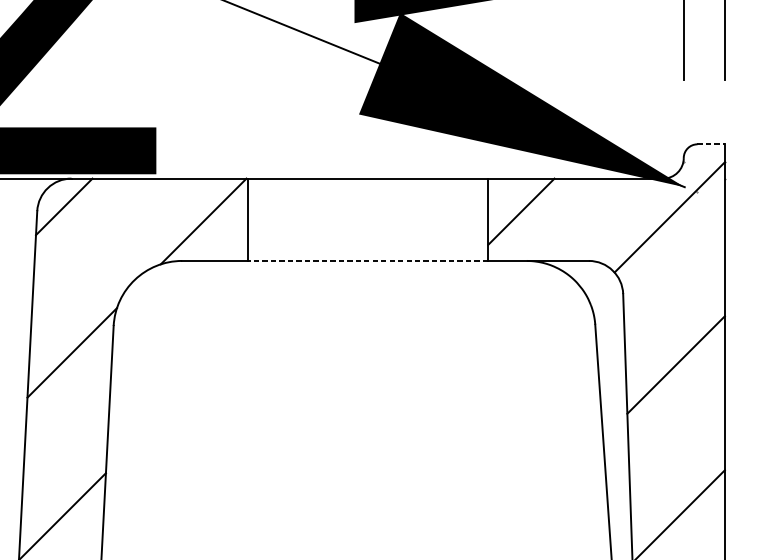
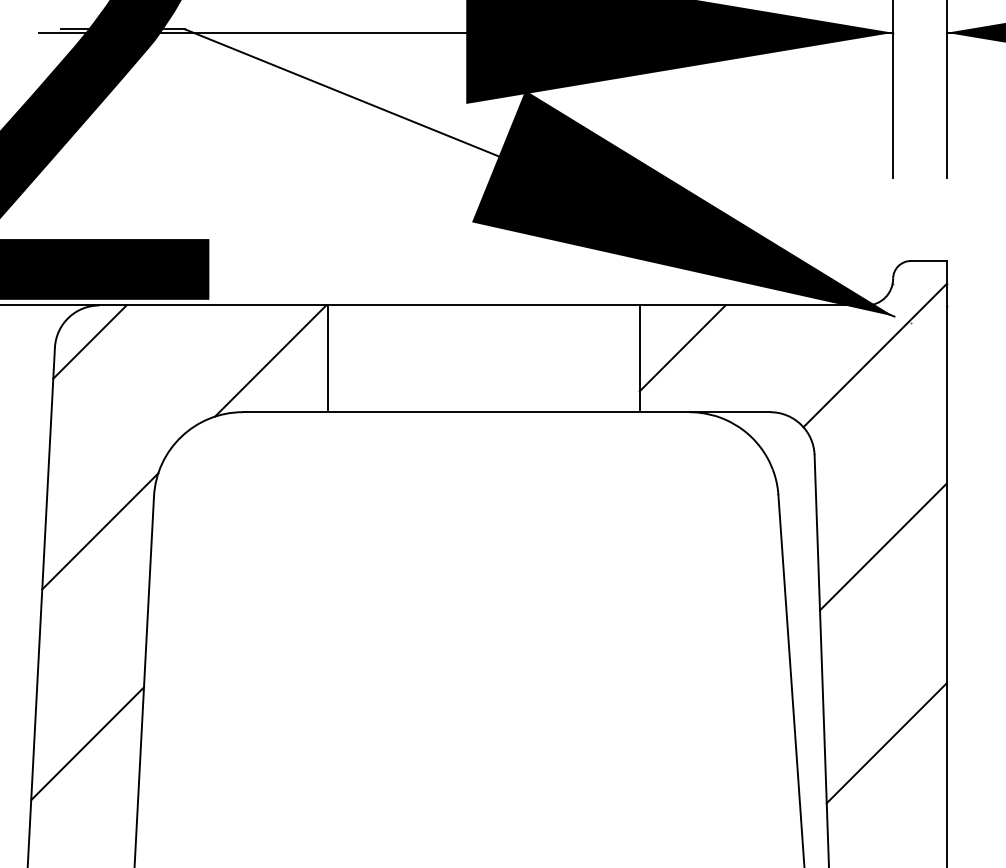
line: (711, 144) -> (928, 261), dashed -> solid
line: (368, 261) -> (484, 412), dashed -> solid

